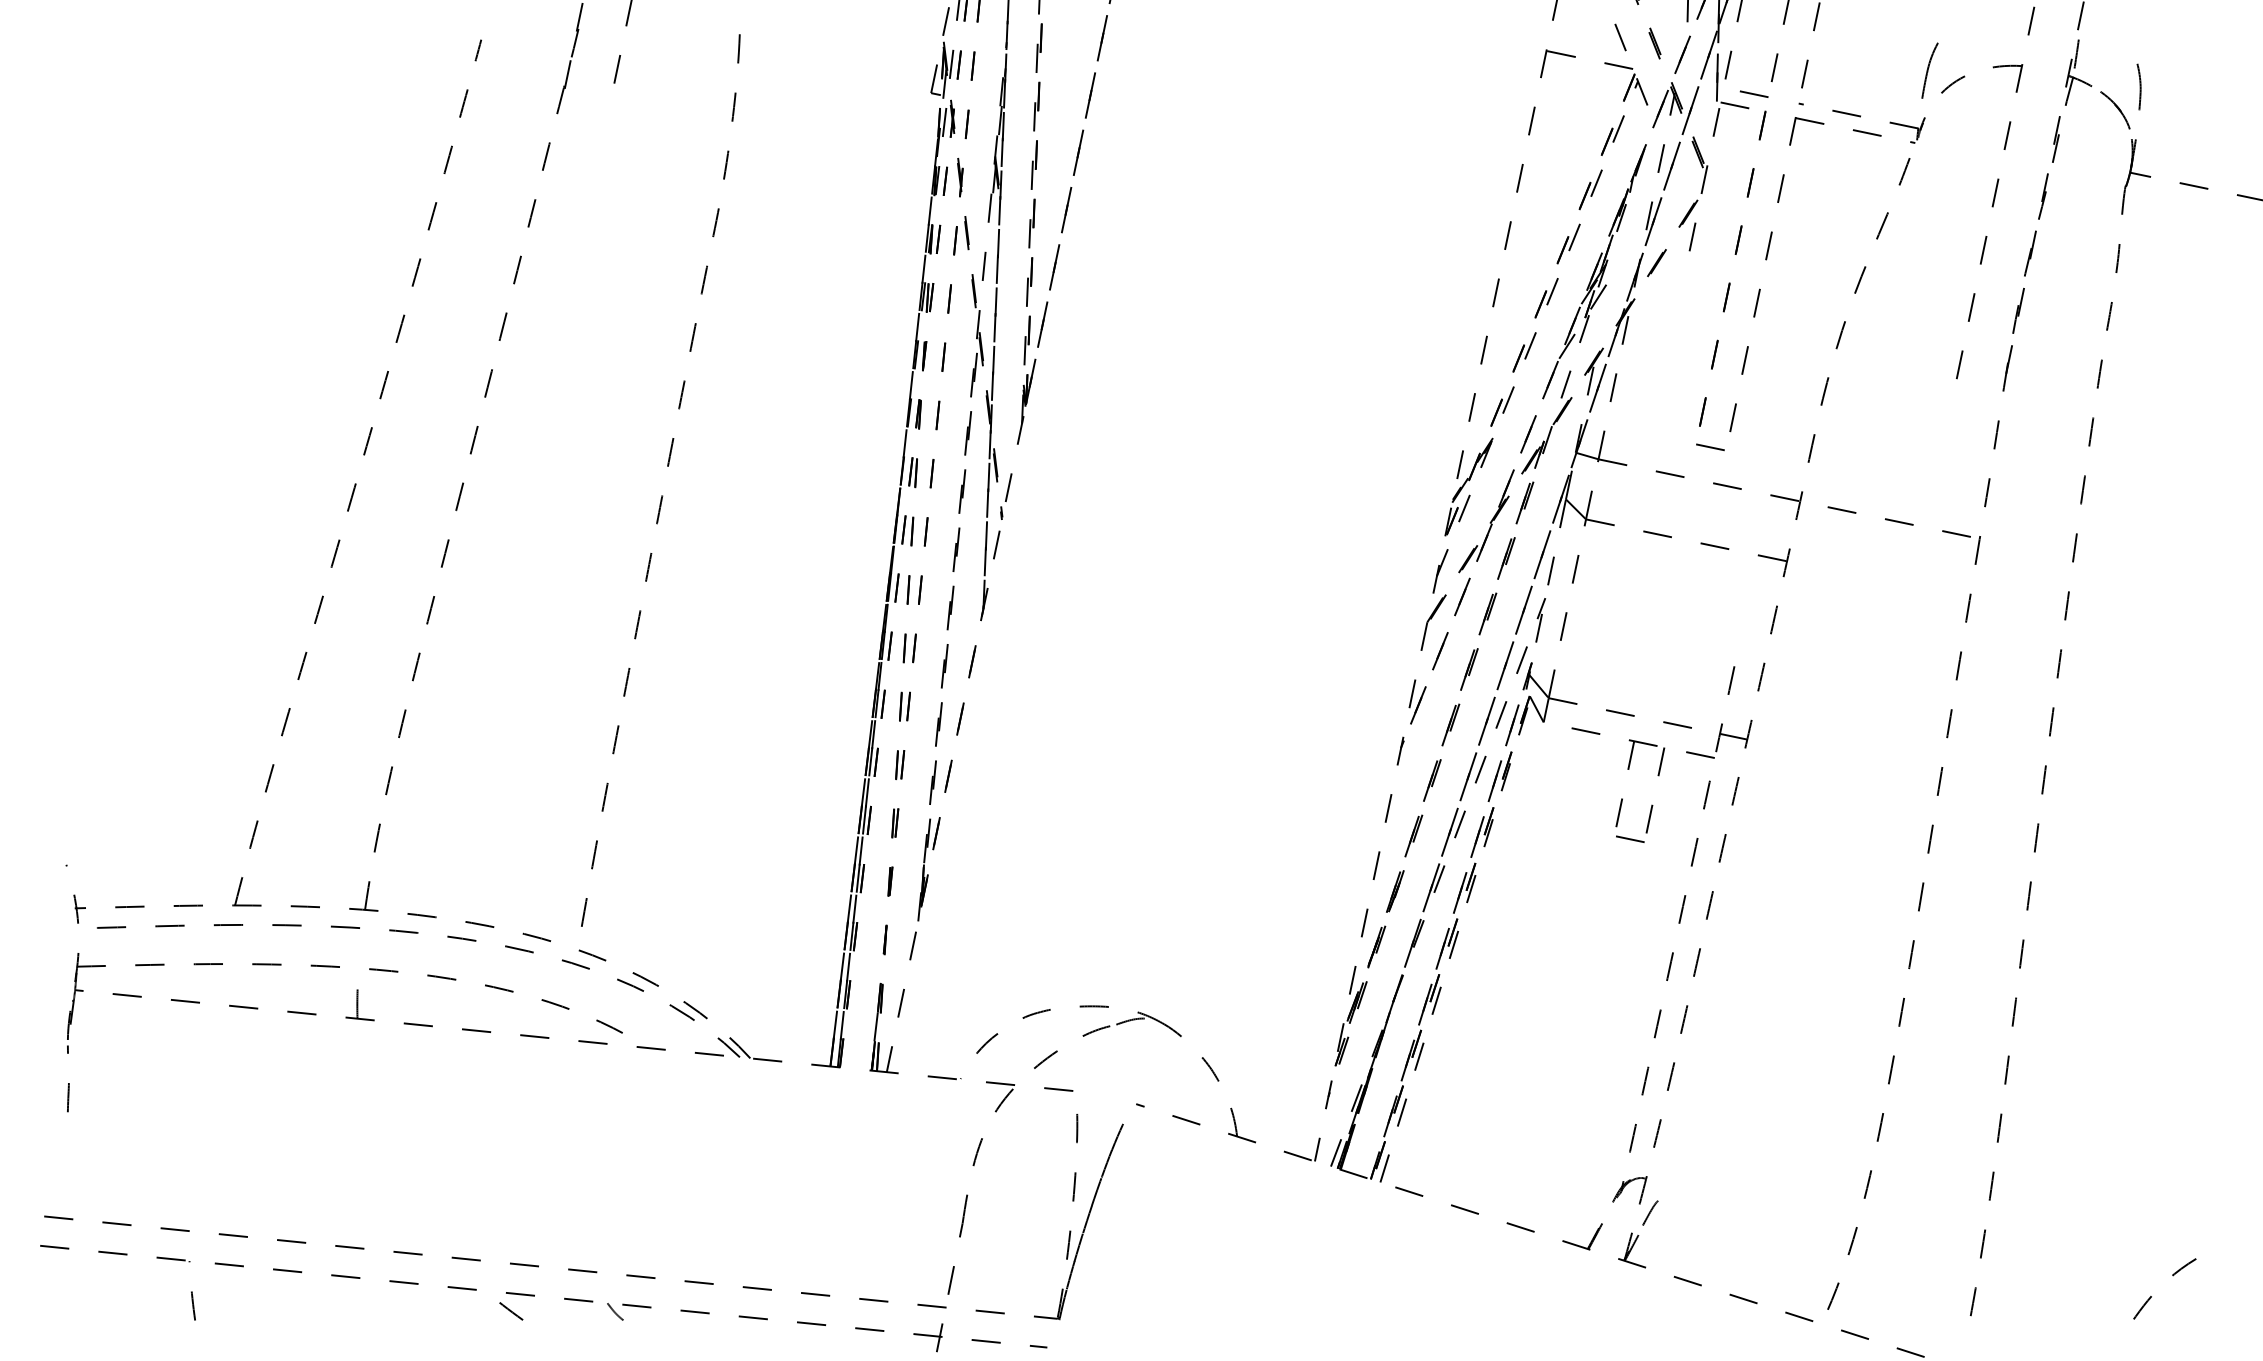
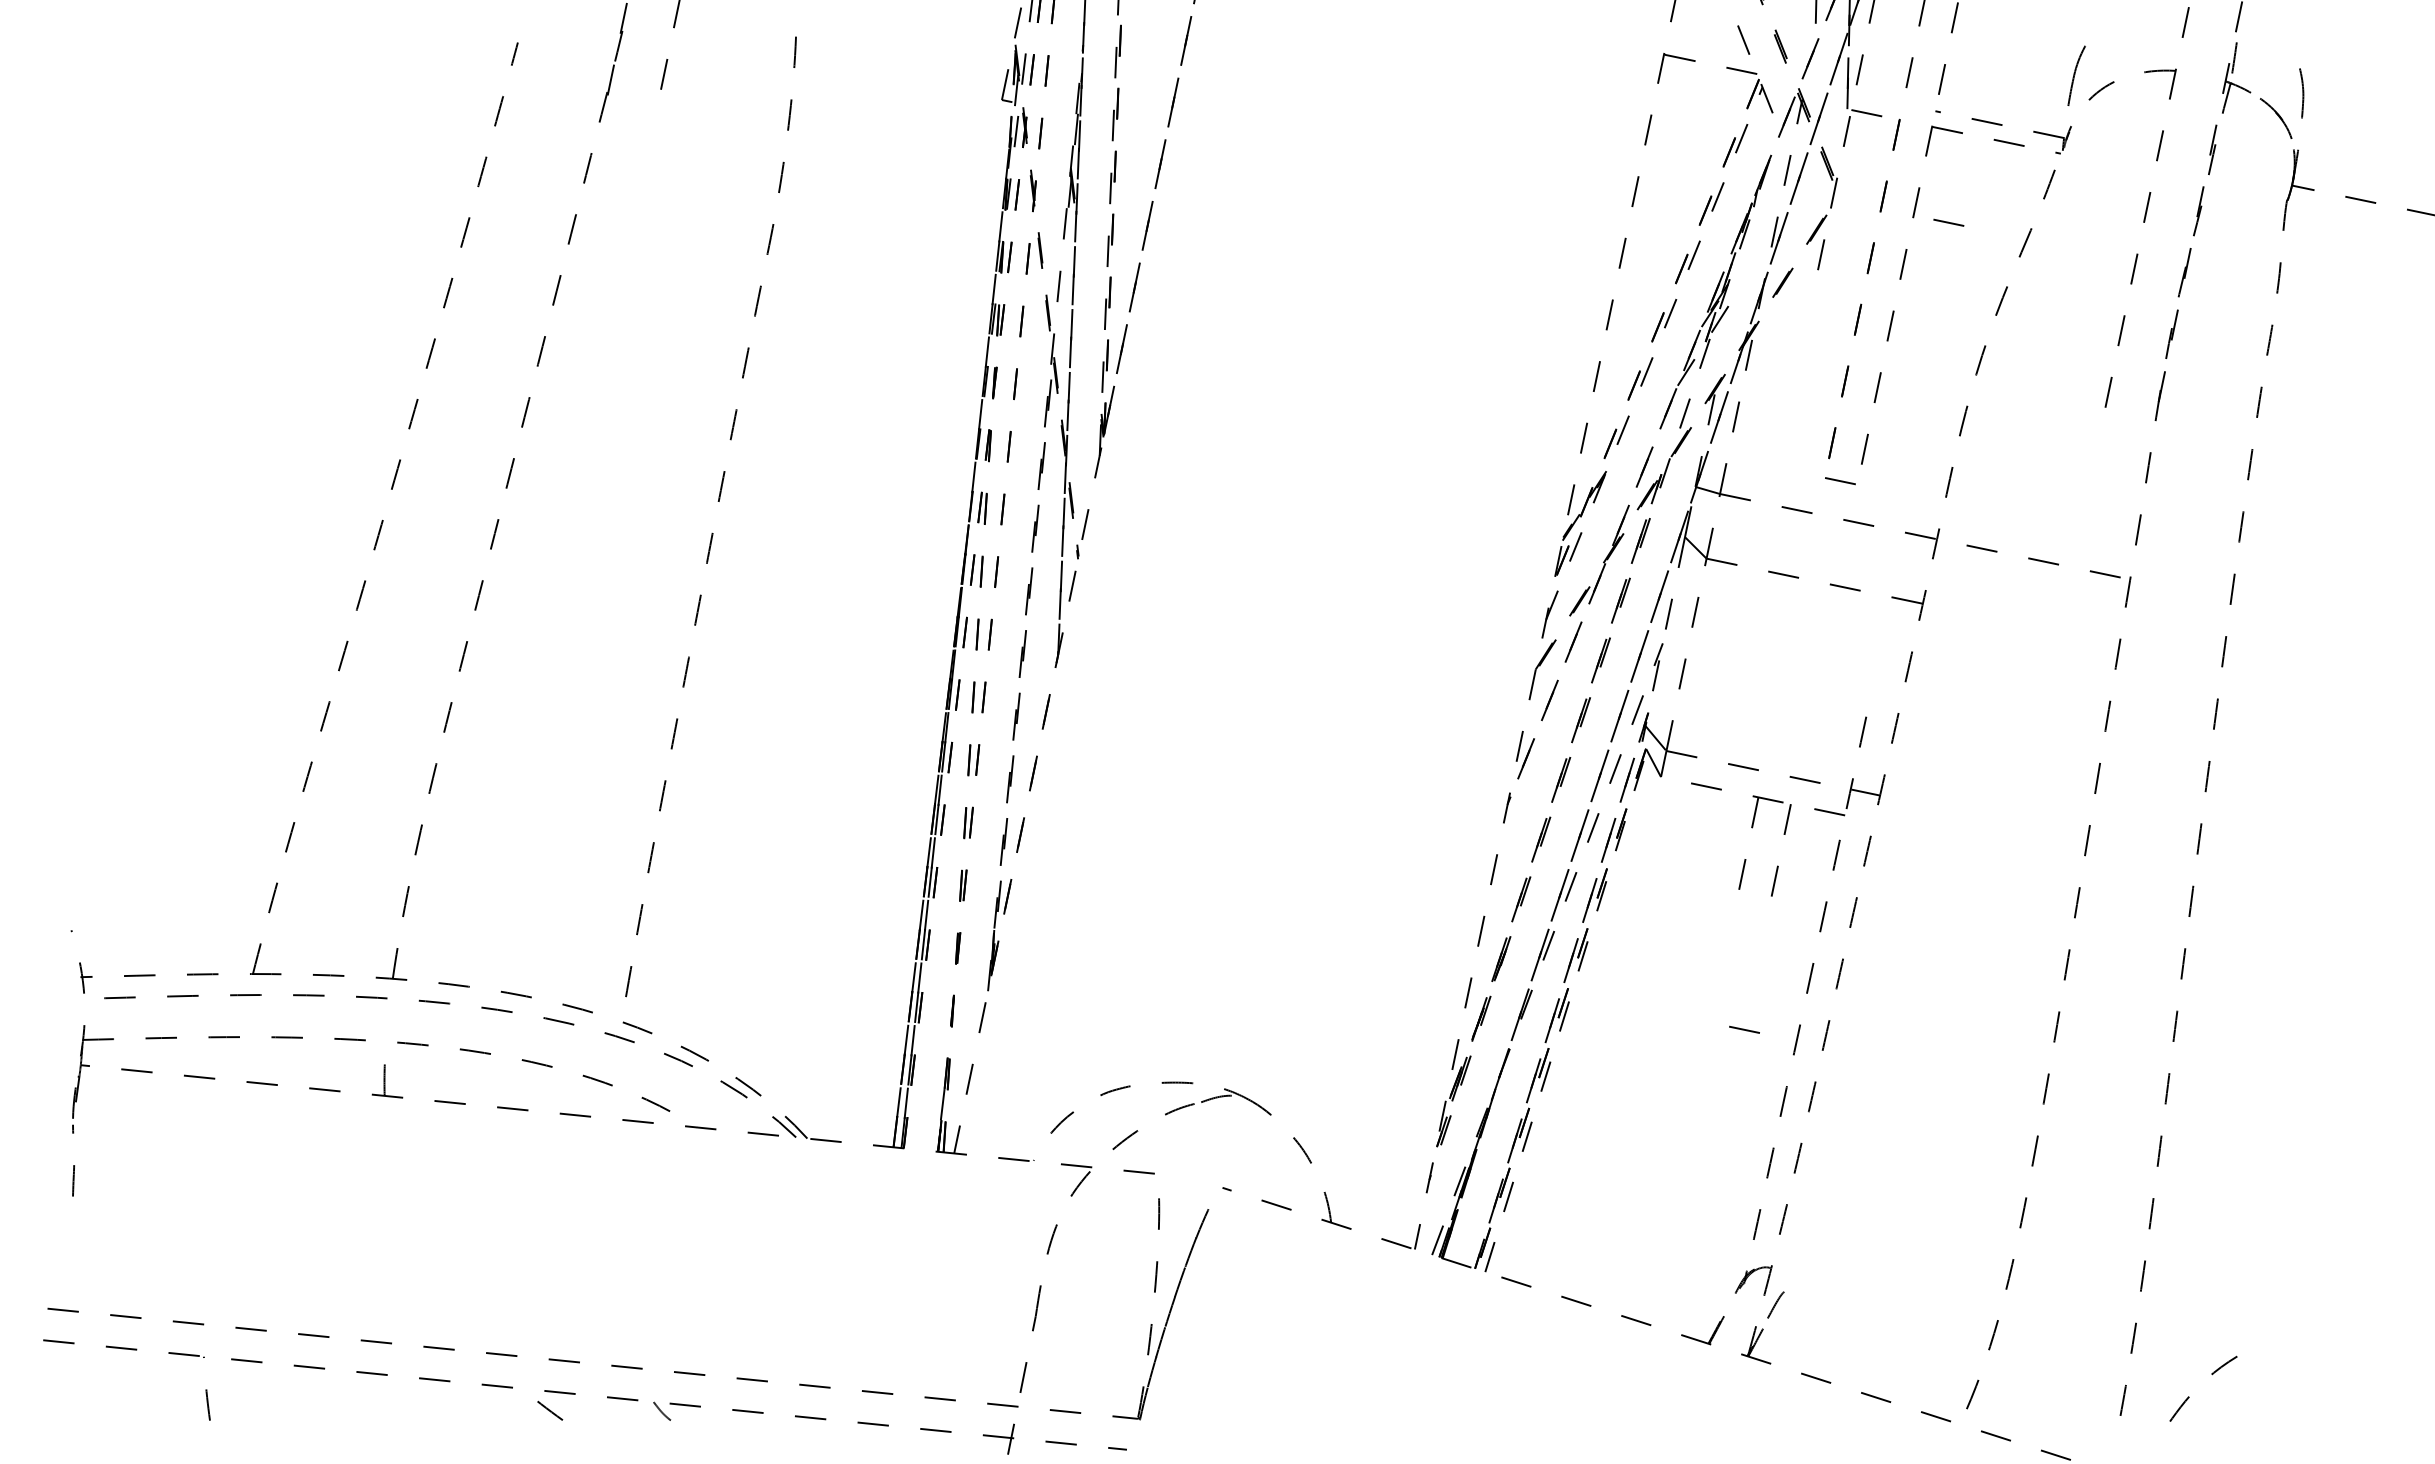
line: (1753, 93) -> (1948, 221), moved
line: (1630, 838) -> (1744, 1028), moved
curve: (2173, 1276) -> (2212, 1375), moved

